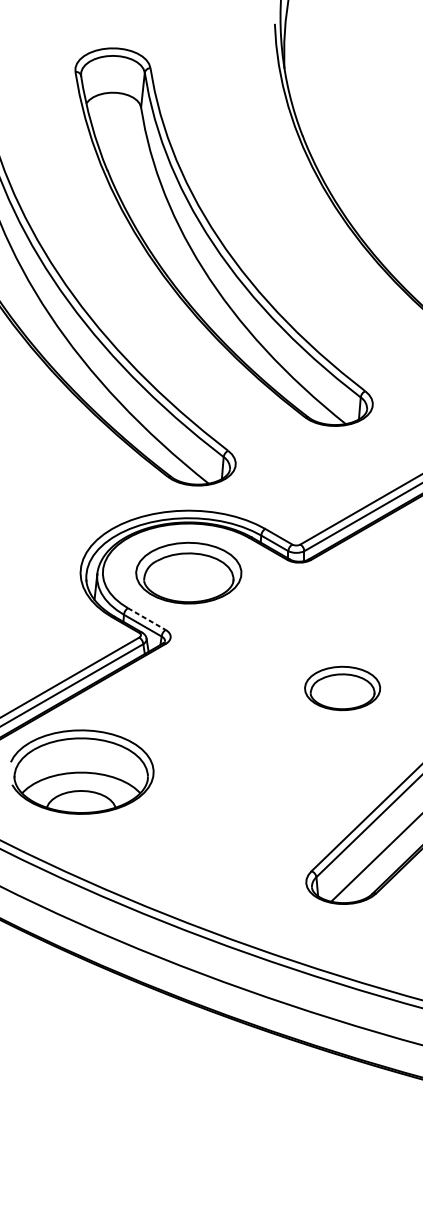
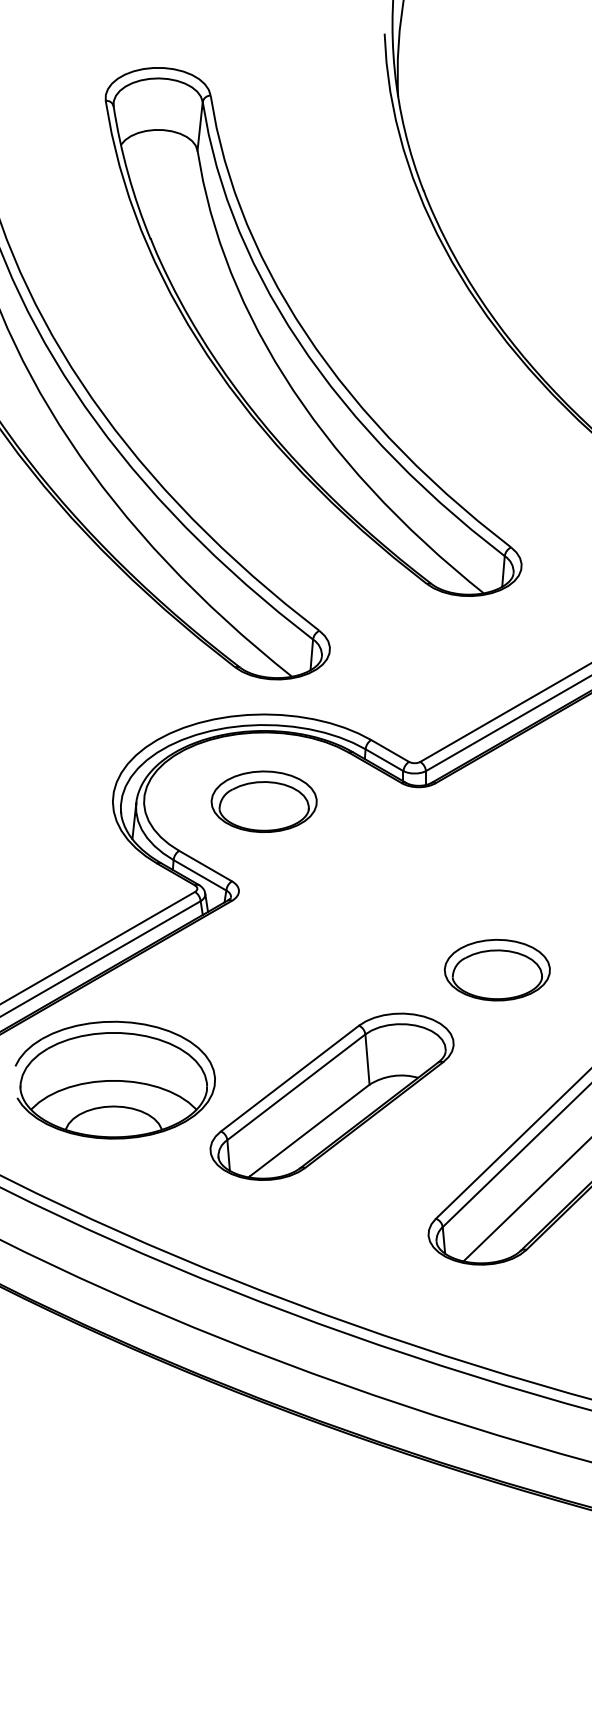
part: (188, 572) -> (263, 801), size x0.71
line: (147, 619) -> (206, 866), dashed -> solid
part: (341, 688) -> (496, 969), moved
part: (236, 783) -> (331, 1096), added

